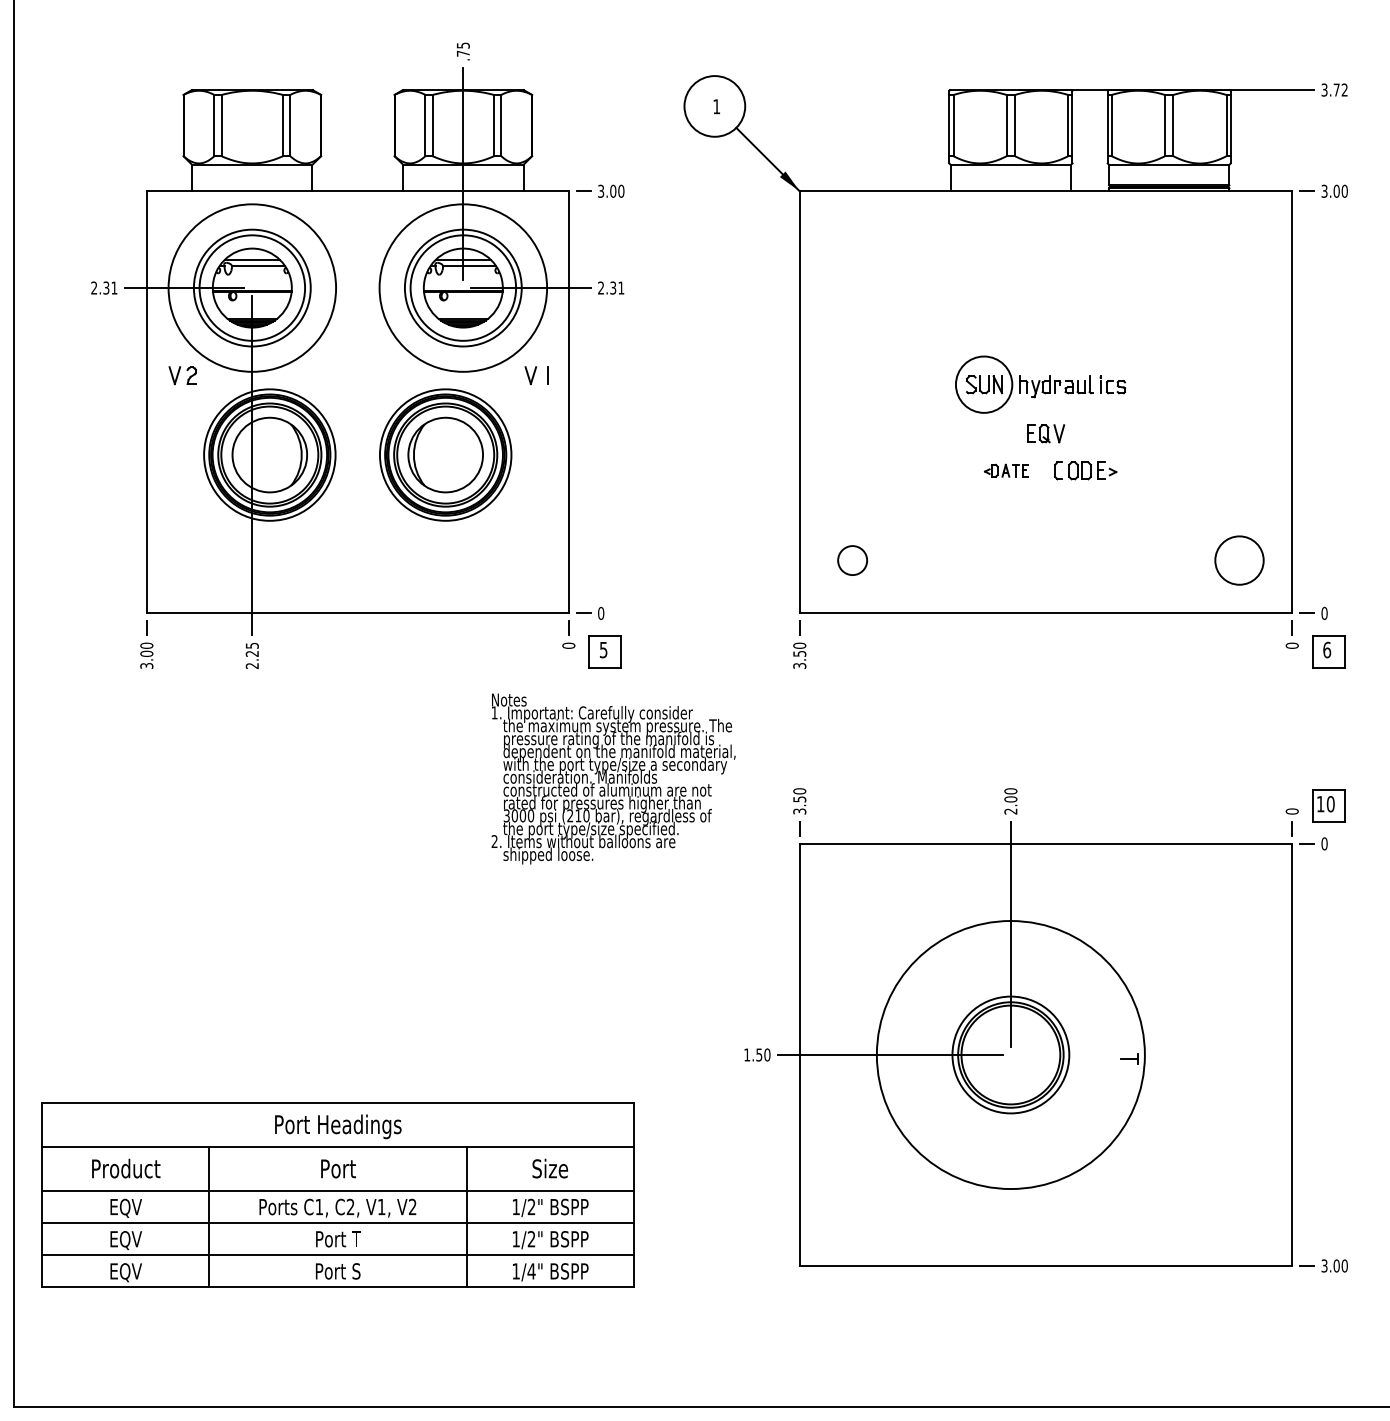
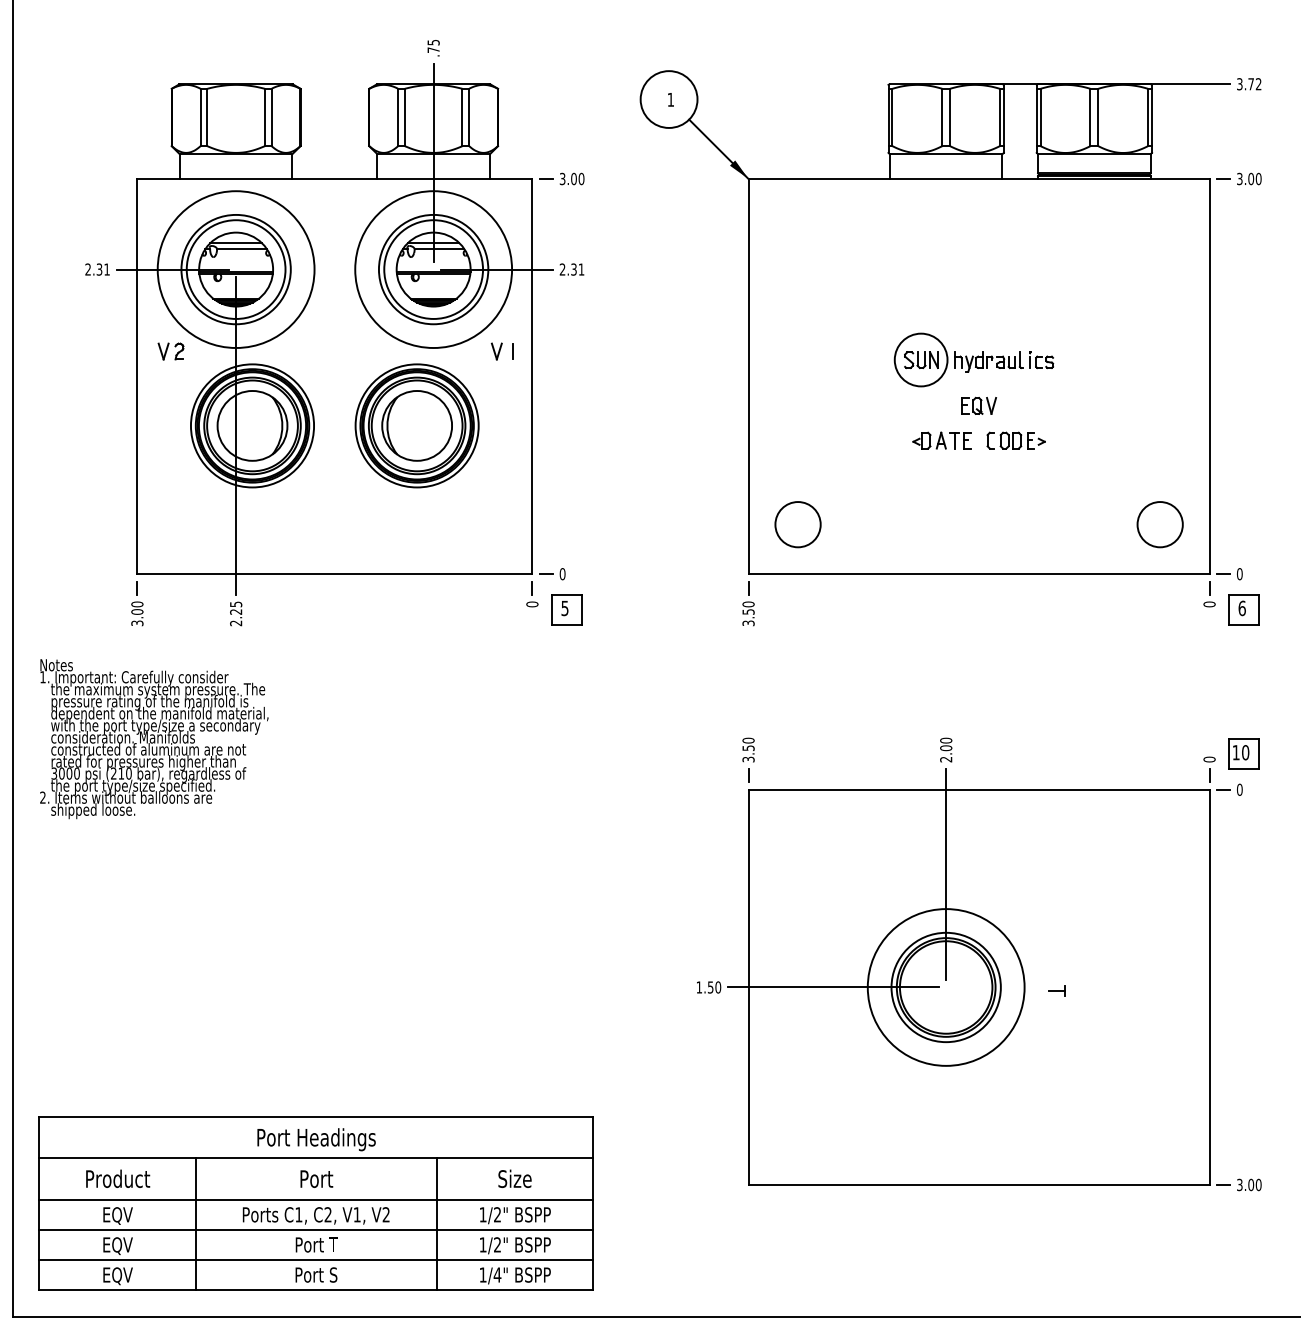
part: (1005, 470) -> (941, 440), size x1.43
circle: (852, 560) -> (797, 524), size x1.67
text: (613, 779) -> (154, 739), moved
circle: (1010, 1055) -> (945, 987), size x0.62
part: (337, 1194) -> (315, 1203), moved

